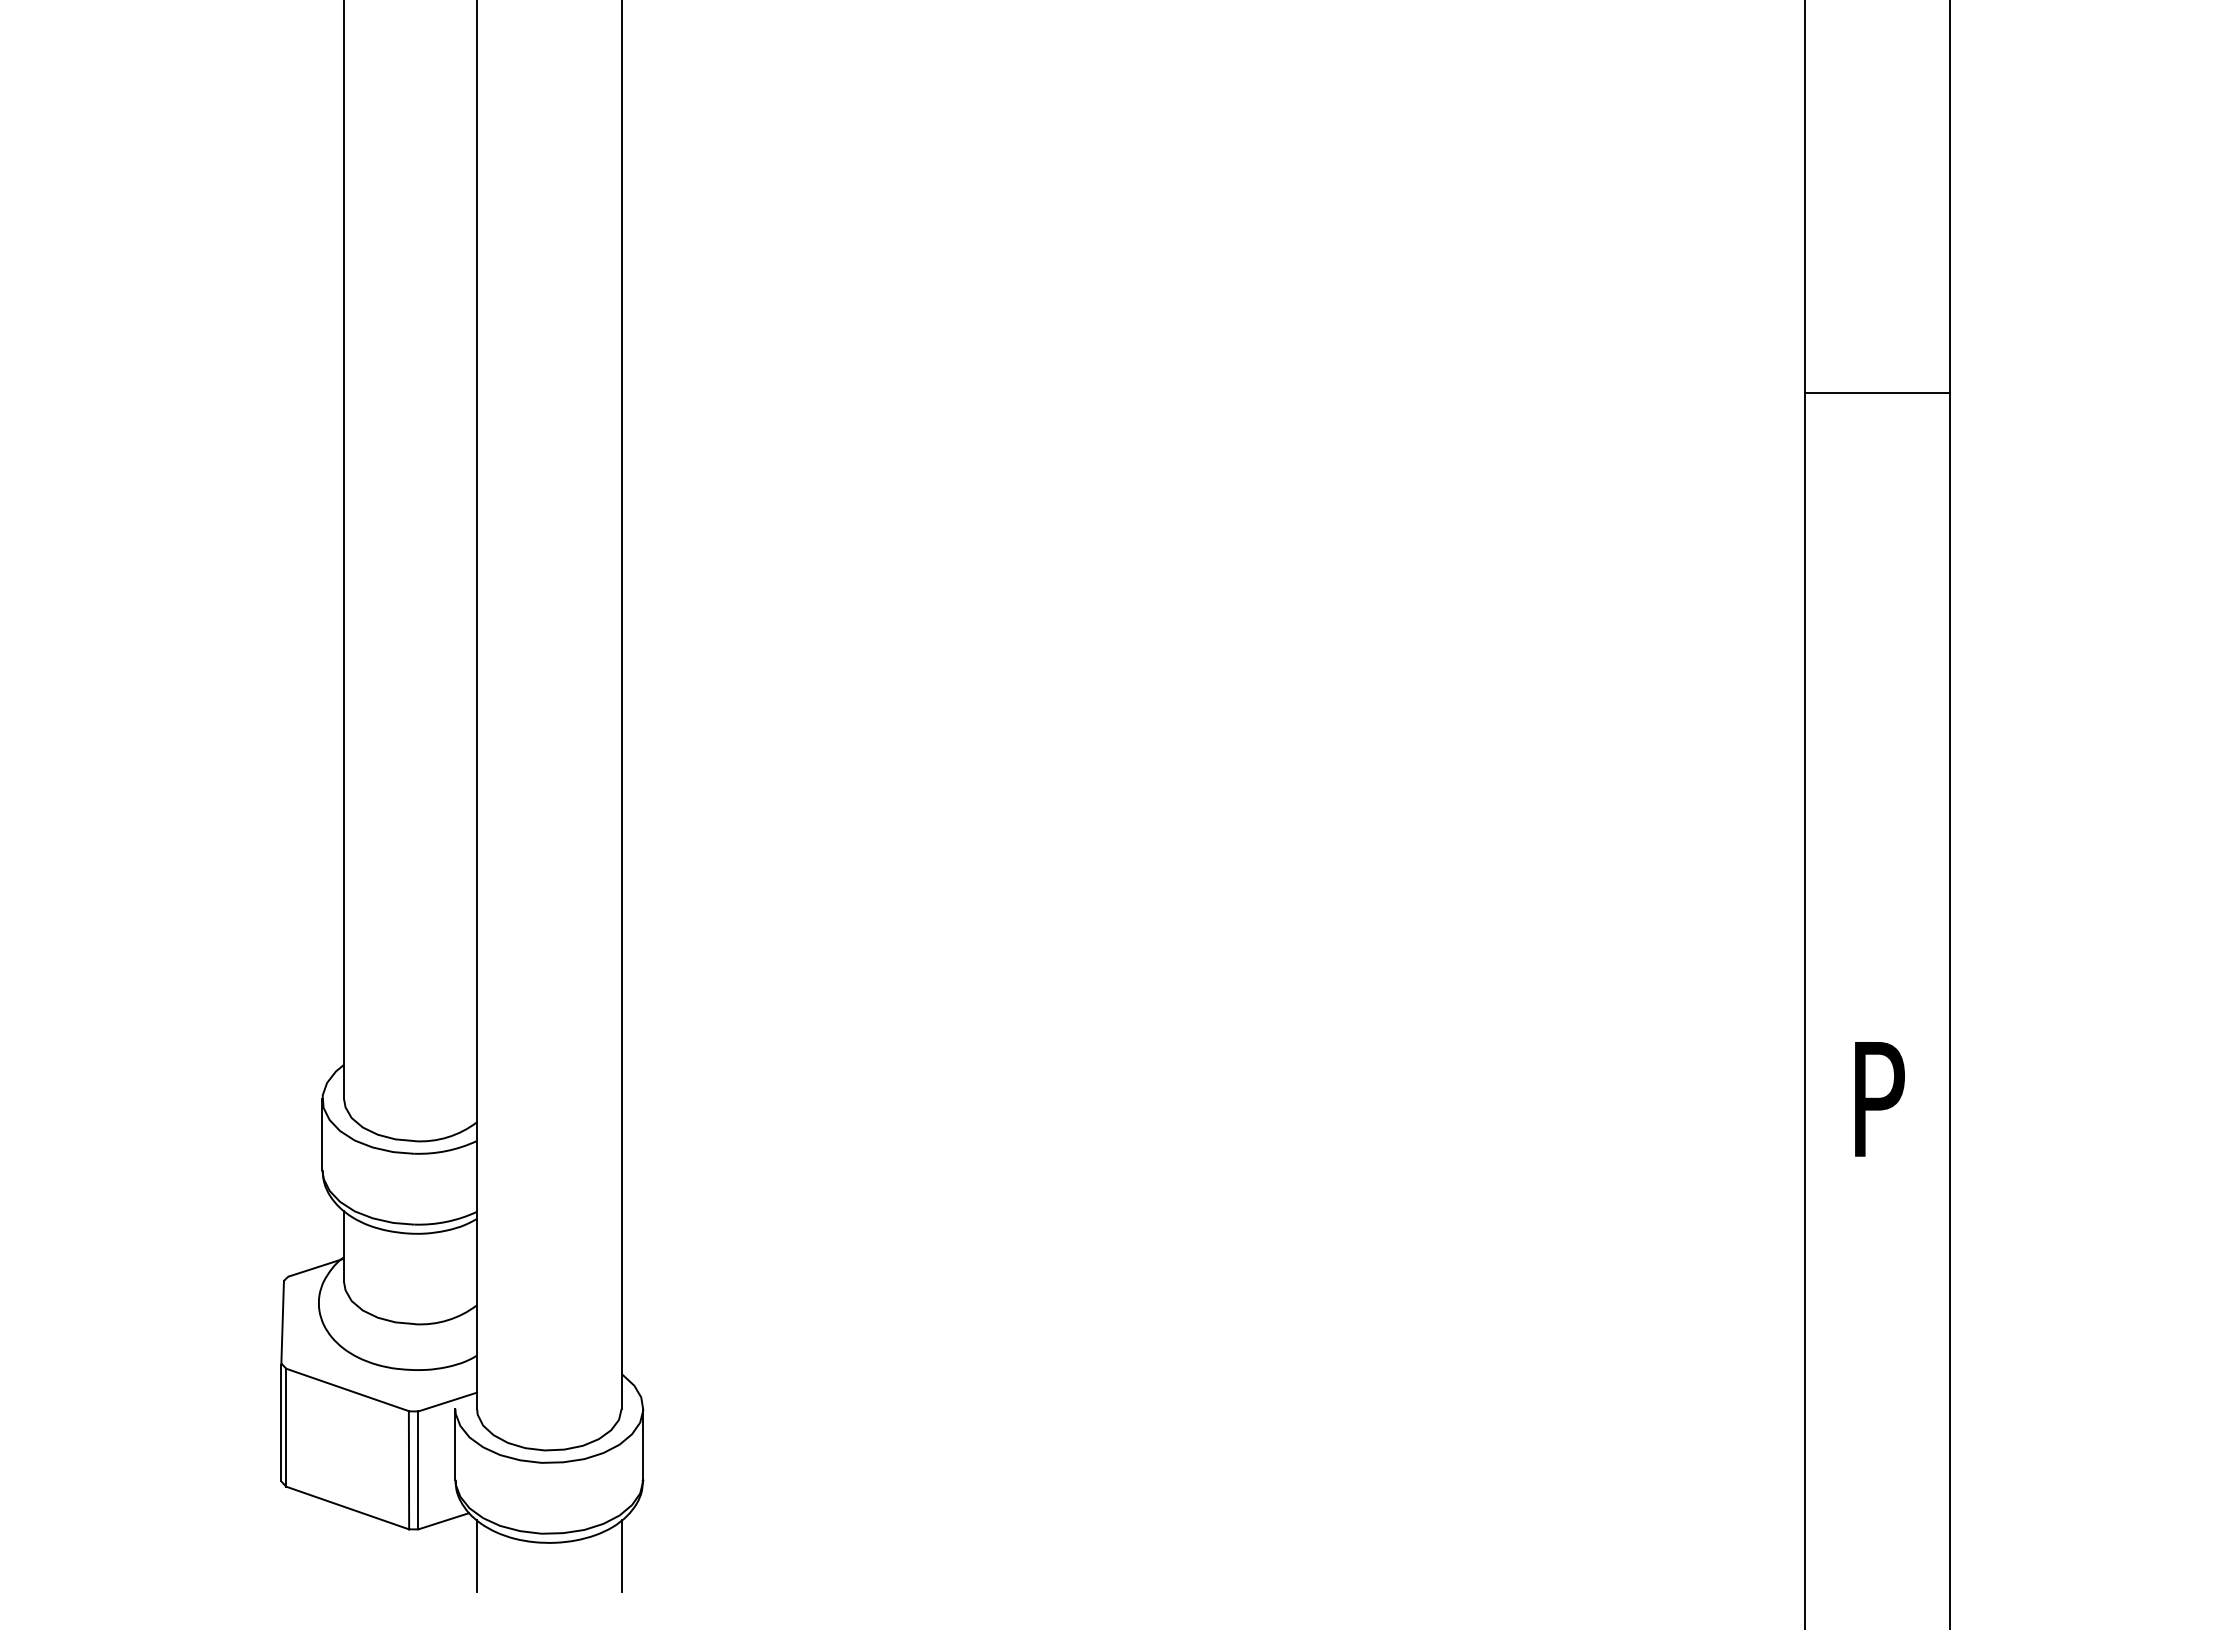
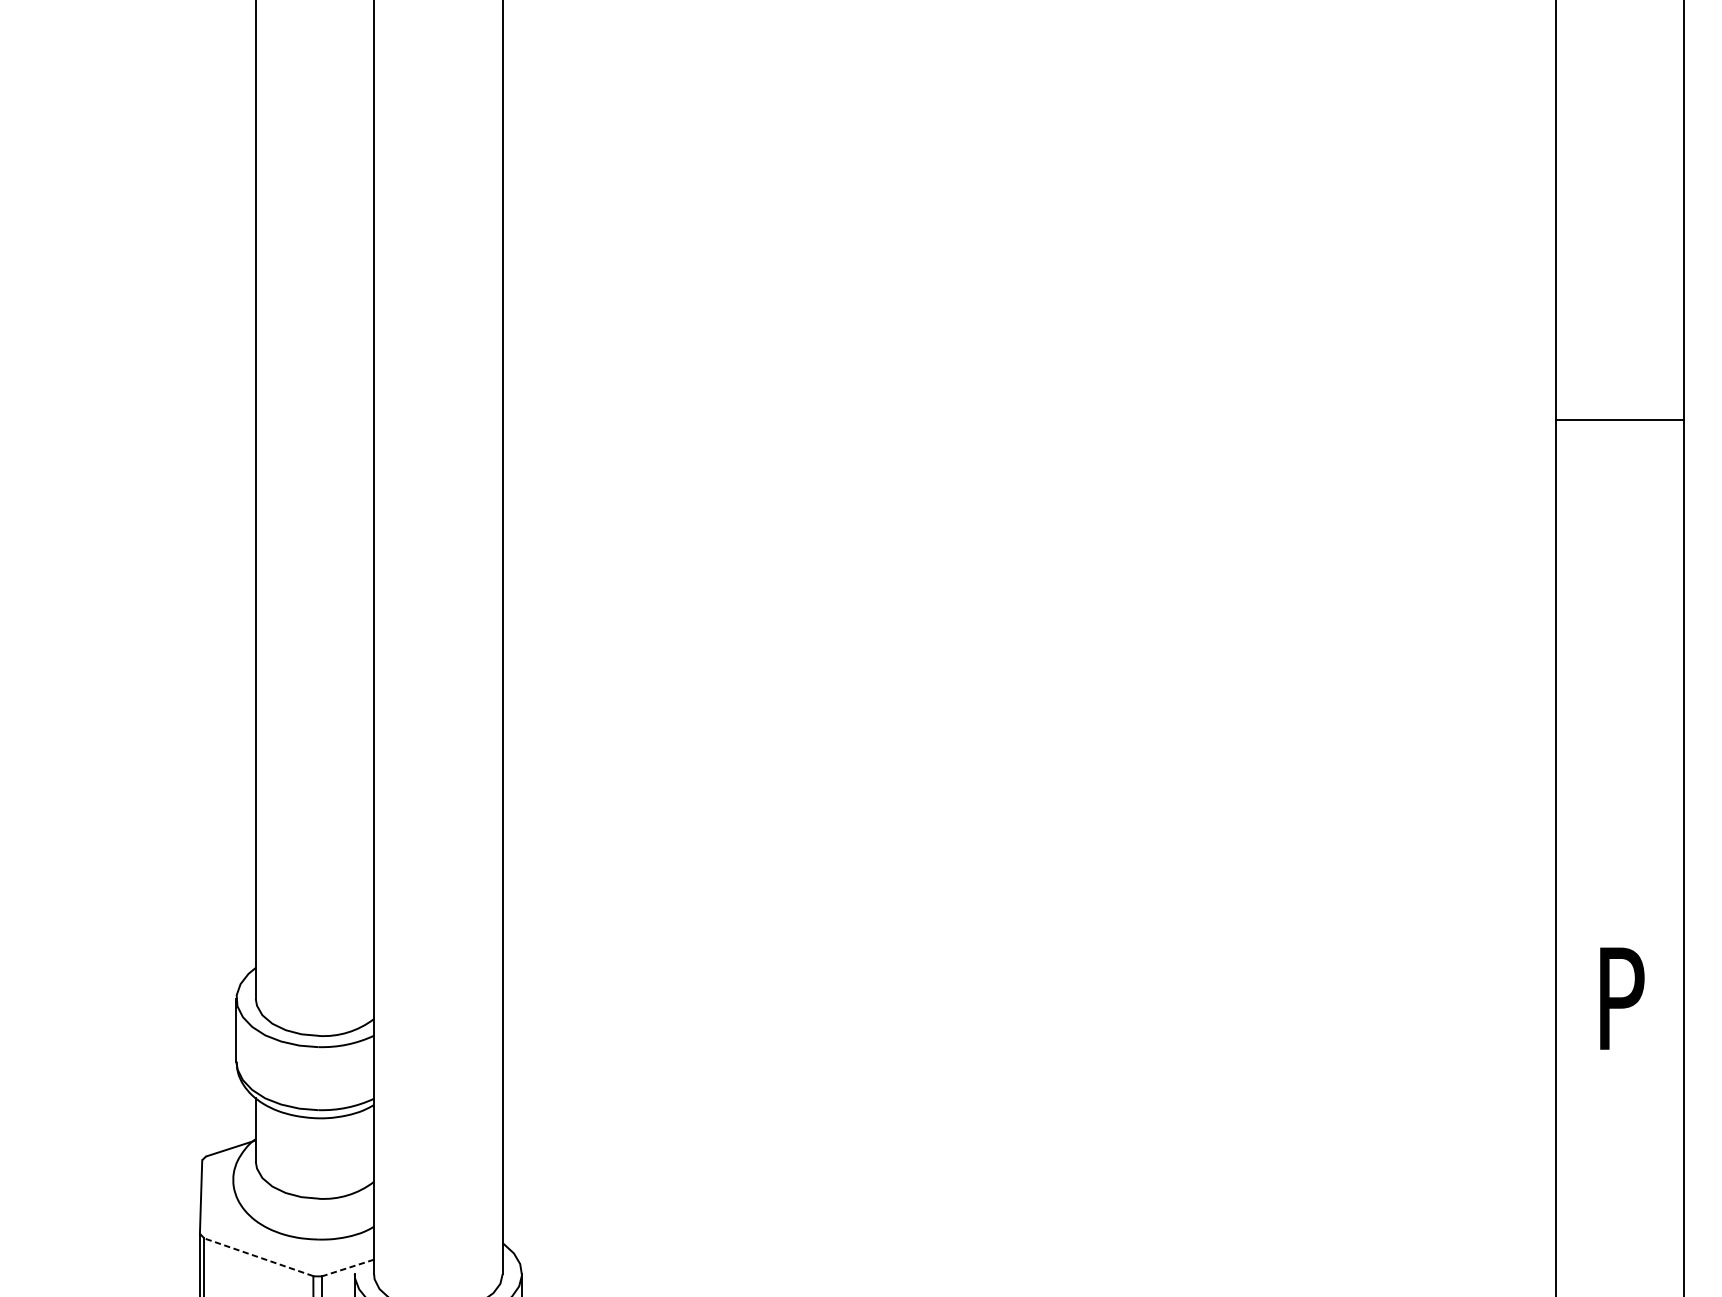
line: (1876, 393) -> (1619, 420), moved
line: (346, 1389) -> (257, 1256), solid -> dashed
line: (447, 1402) -> (347, 1268), solid -> dashed

